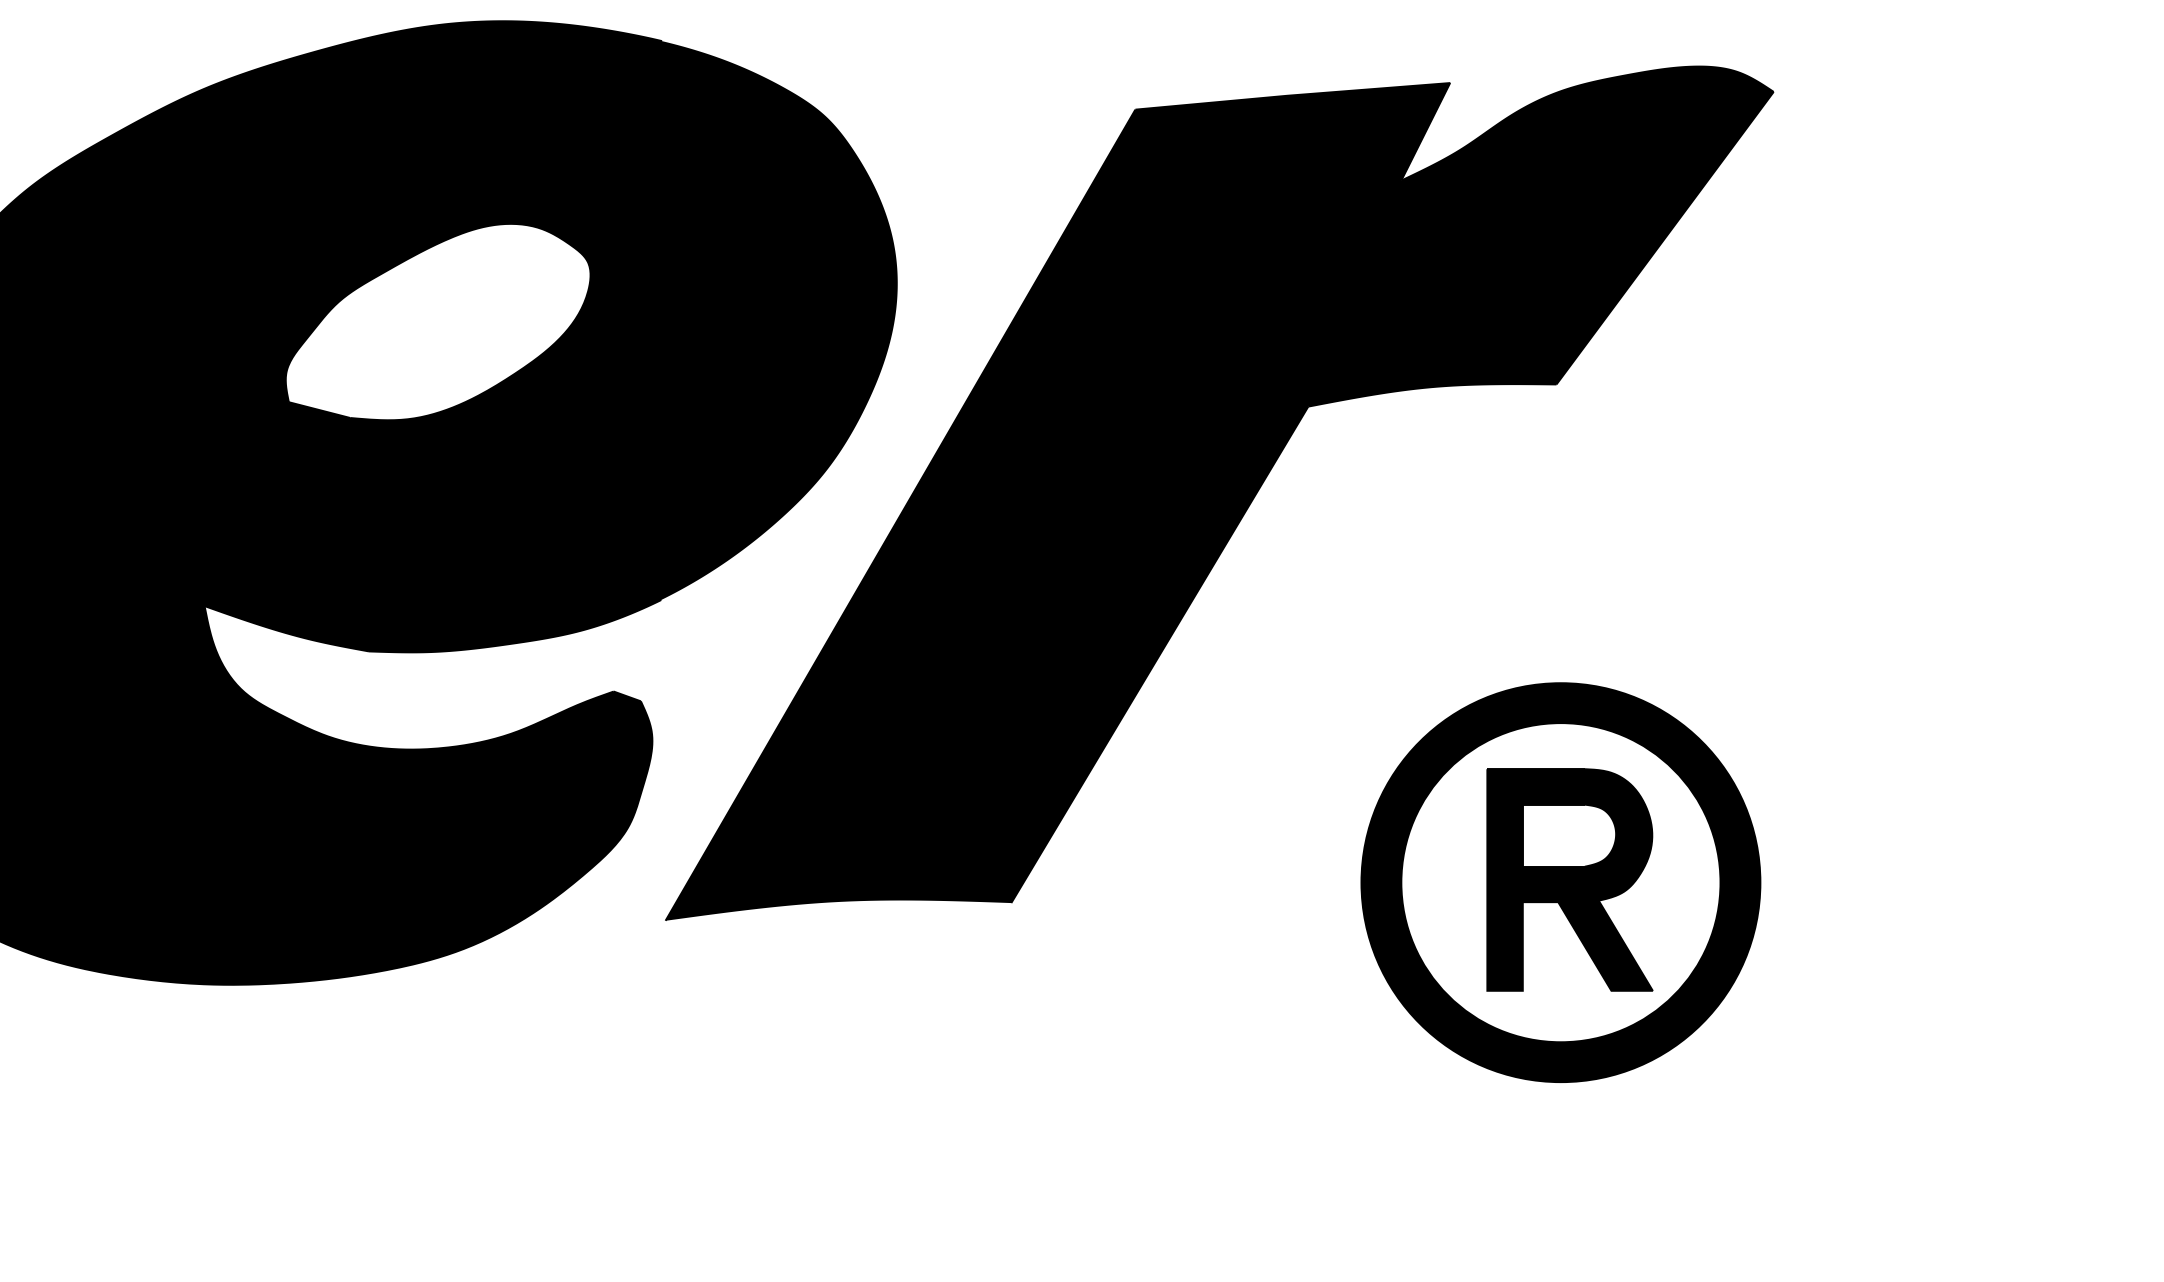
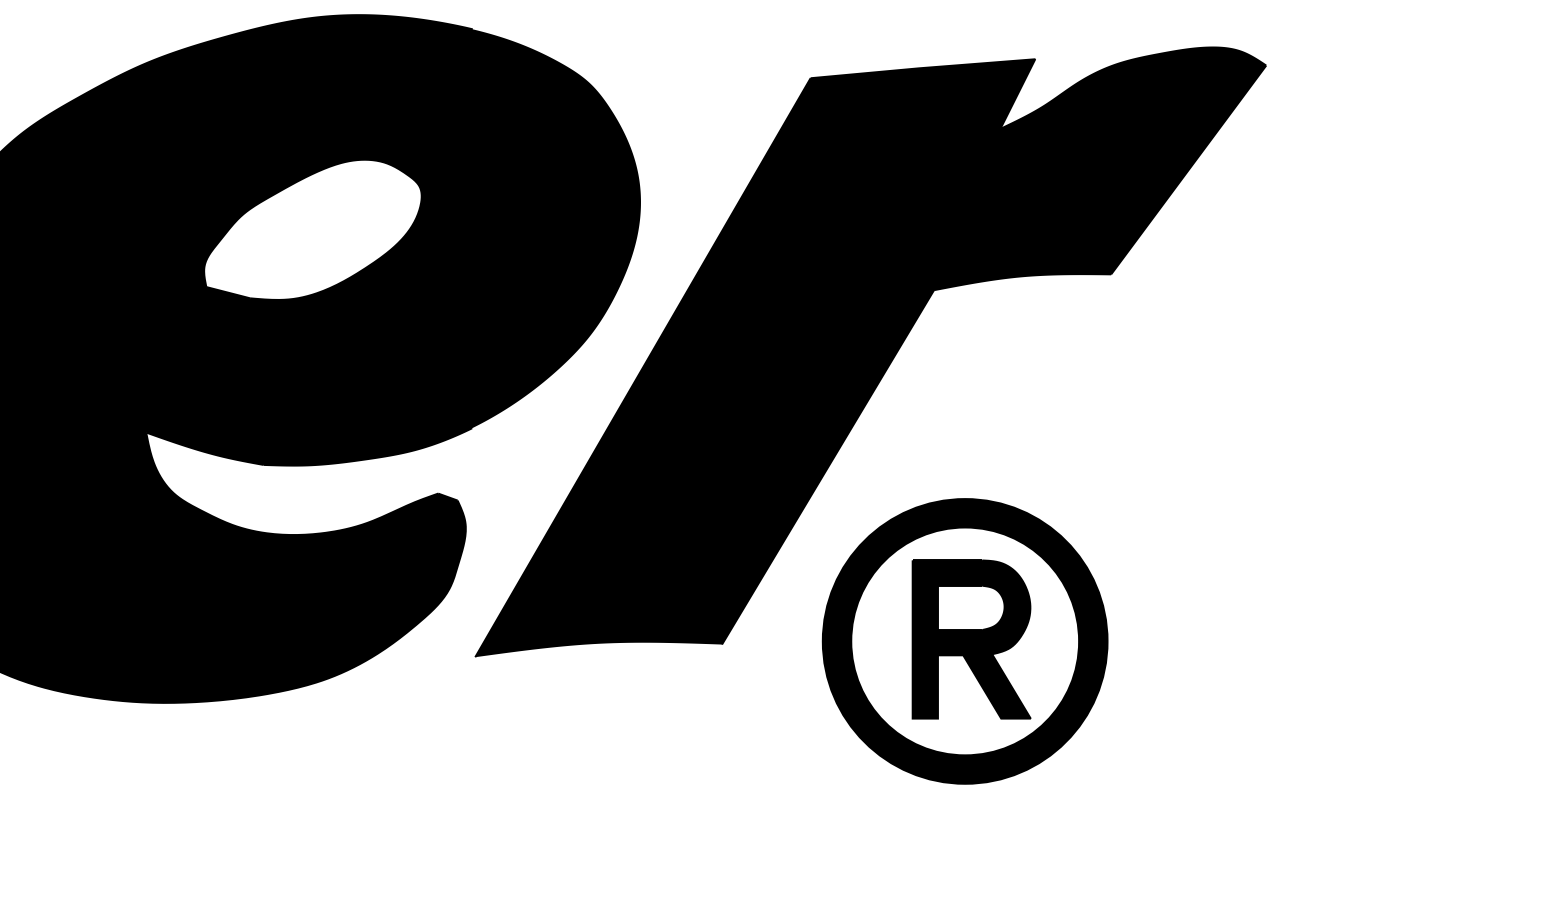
part: (1560, 882) -> (964, 641), moved

